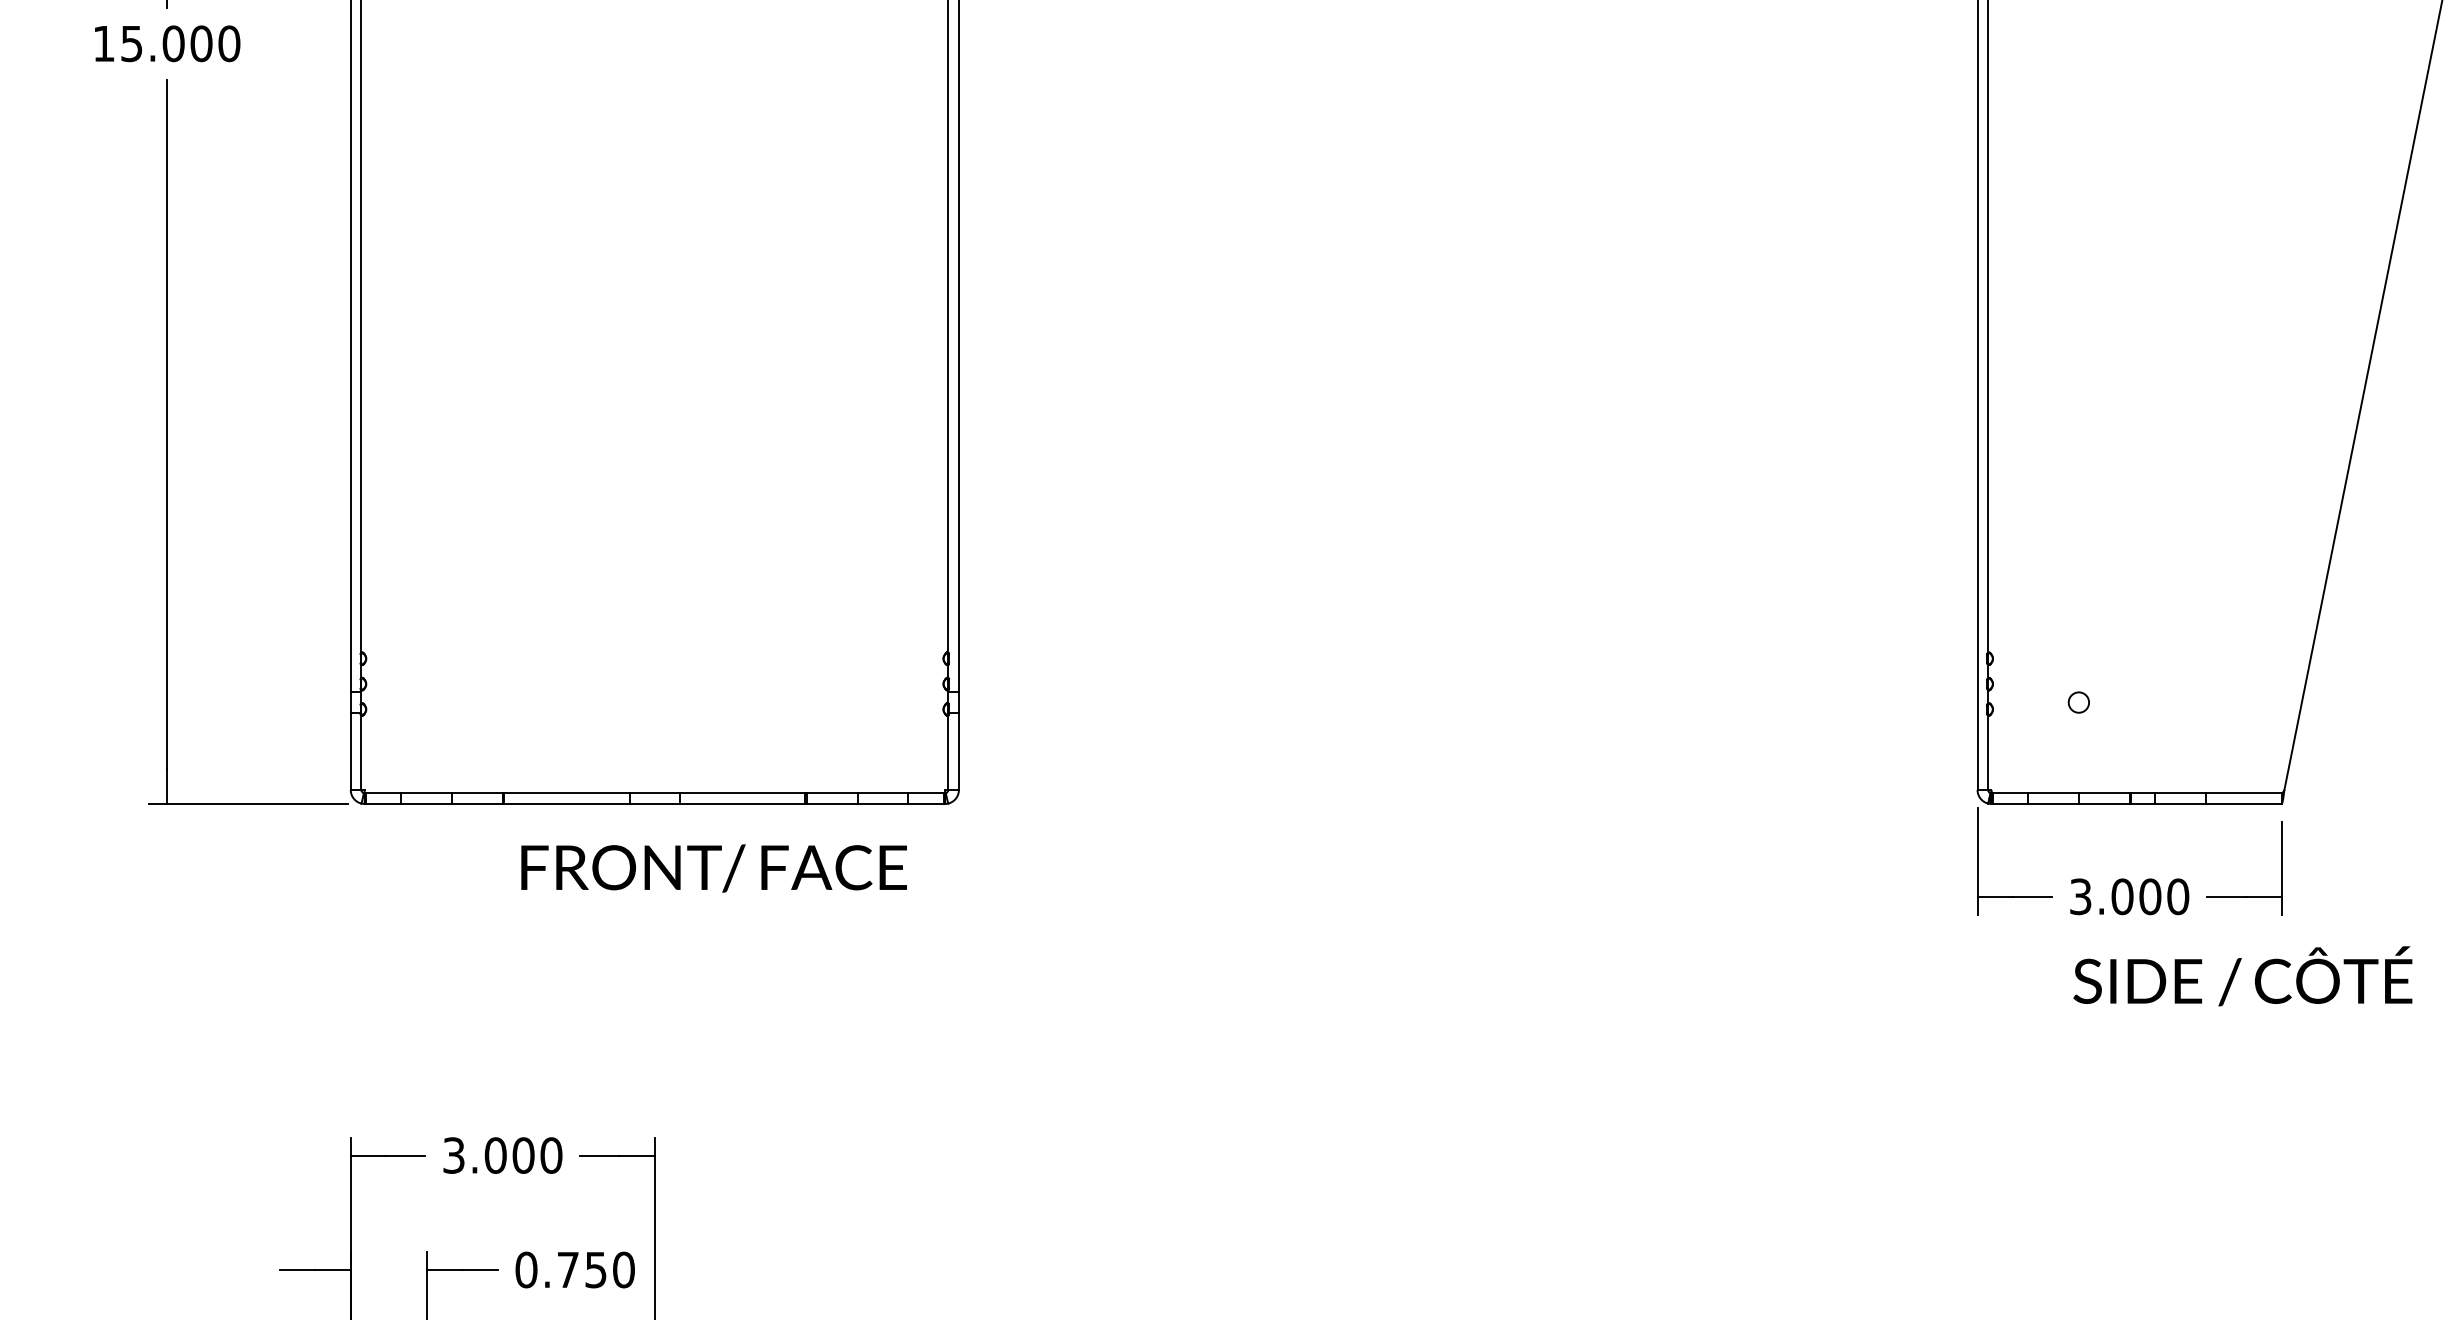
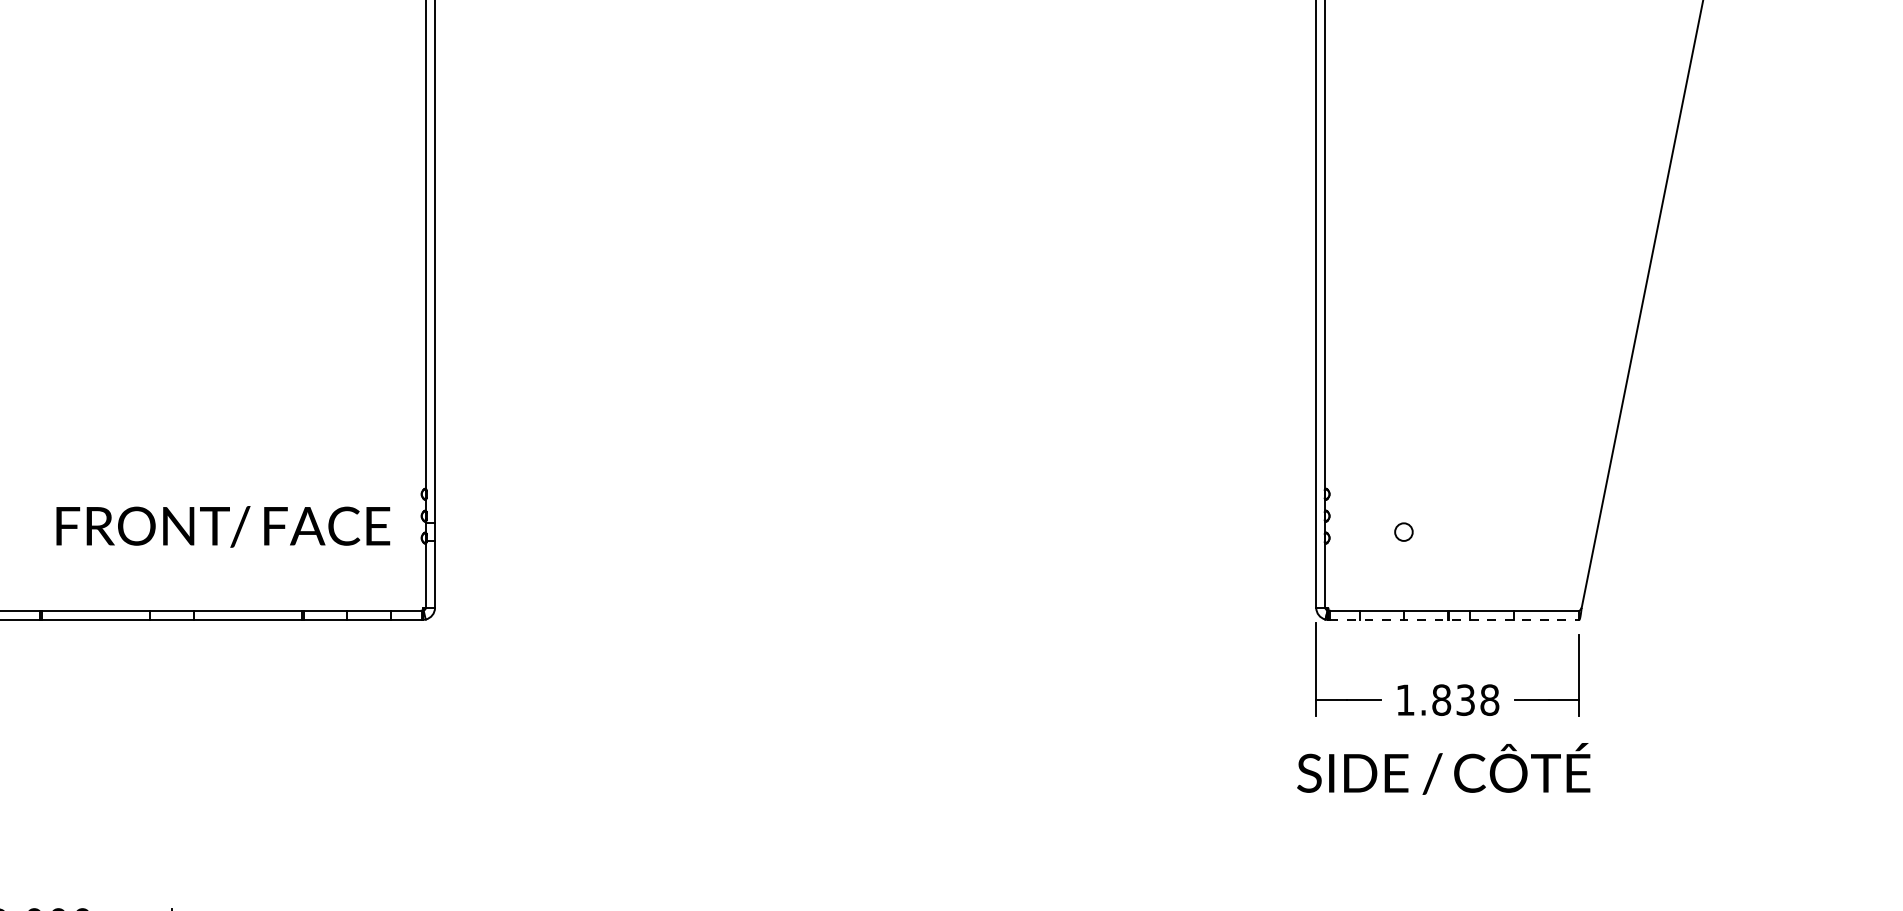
line: (2137, 803) -> (1454, 619), solid -> dashed
text: (713, 868) -> (222, 526), moved
text: (2129, 896) -> (1447, 699), 3.000 -> 1.838
text: (2242, 976) -> (1443, 769), moved

